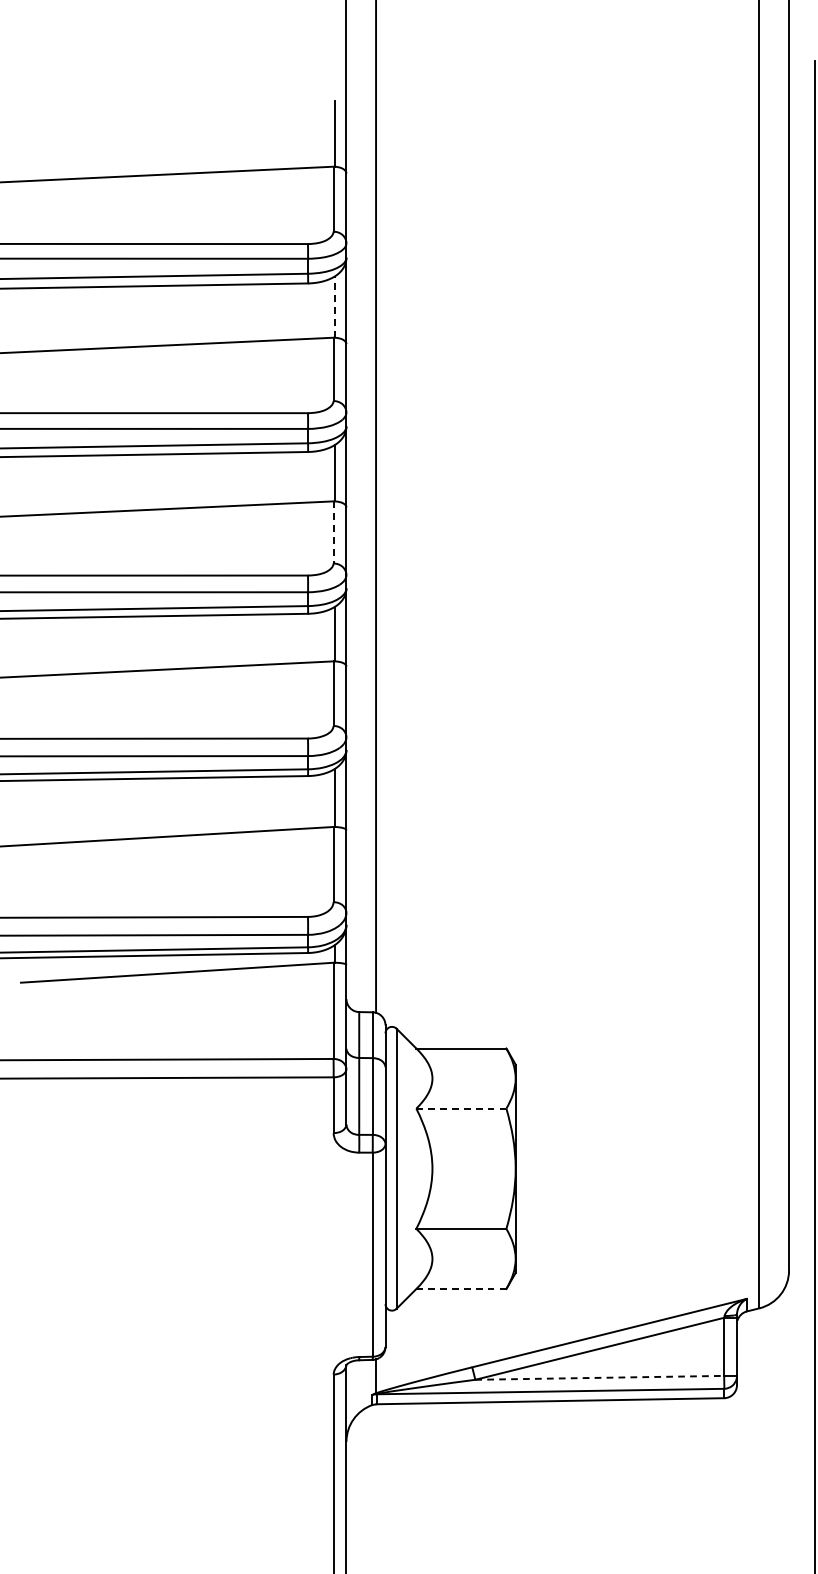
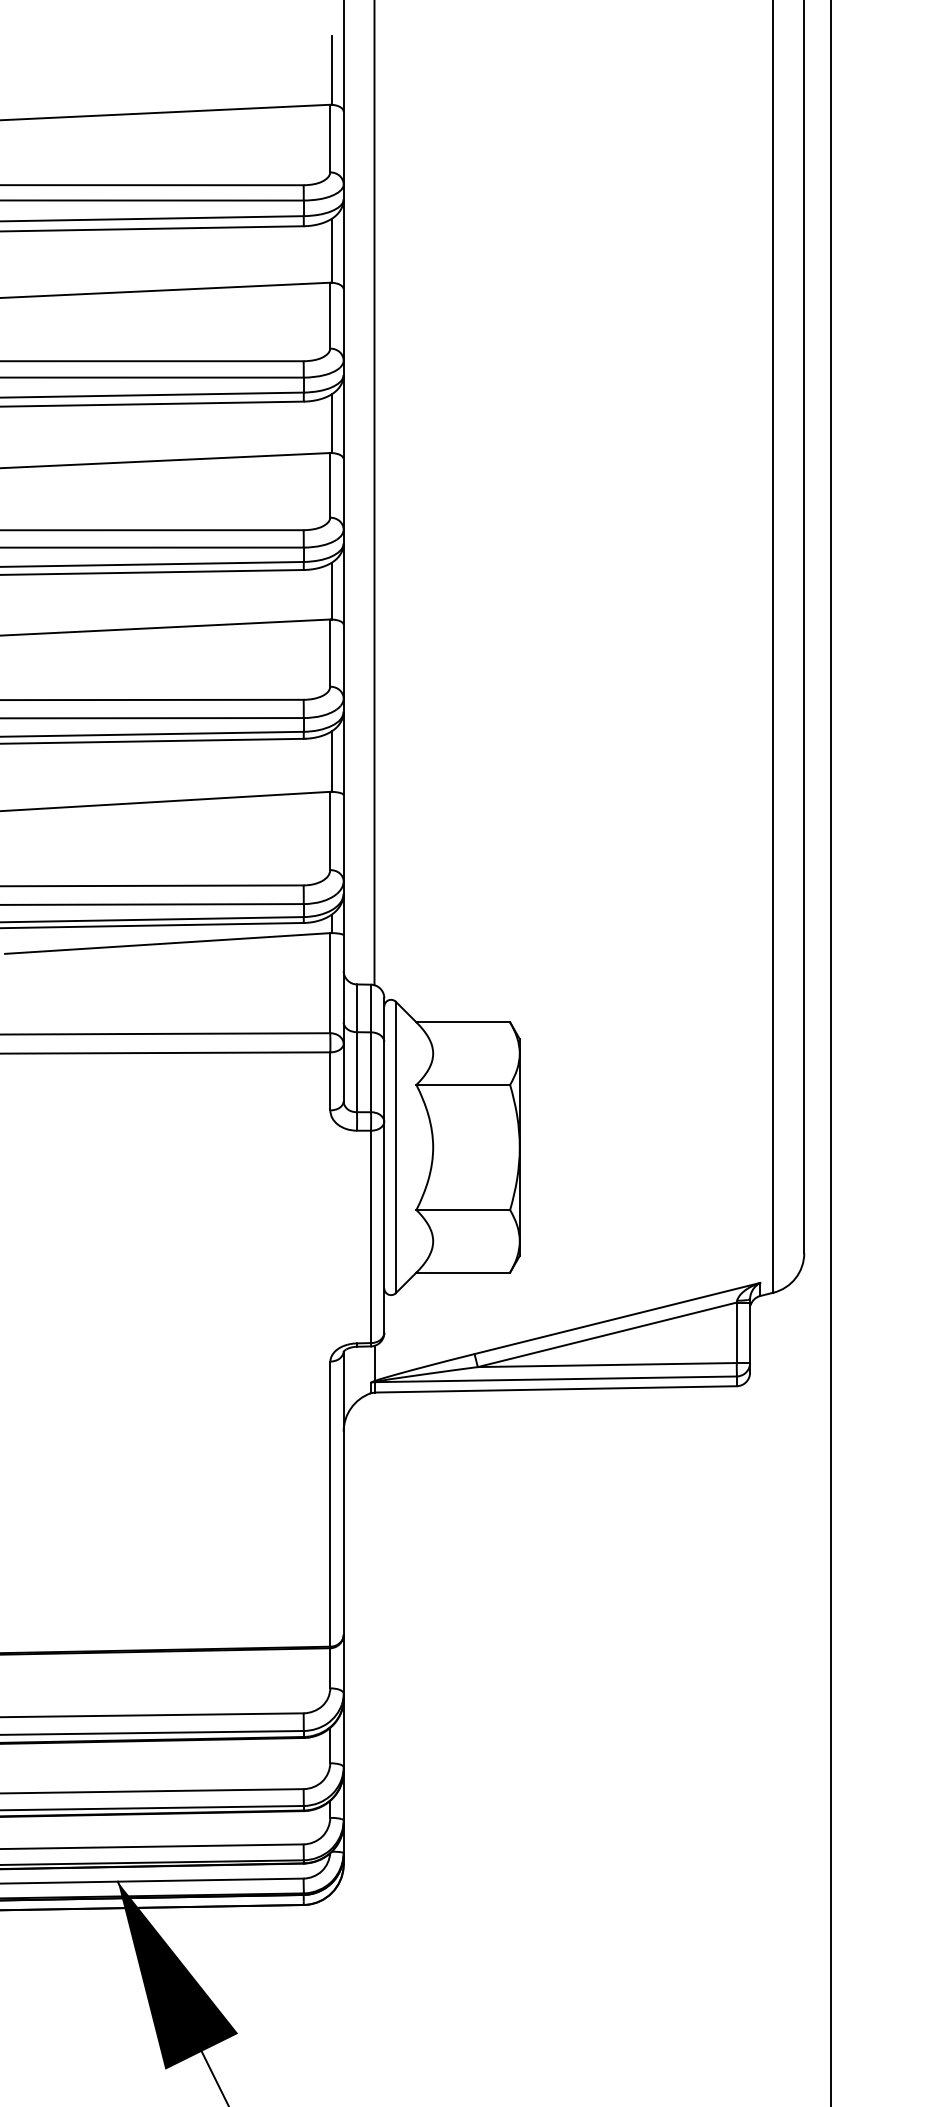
line: (334, 306) -> (331, 250), dashed -> solid
line: (333, 532) -> (330, 485), dashed -> solid
line: (461, 1108) -> (463, 1084), dashed -> solid
line: (461, 1288) -> (463, 1272), dashed -> solid
line: (599, 1378) -> (607, 1365), dashed -> solid

